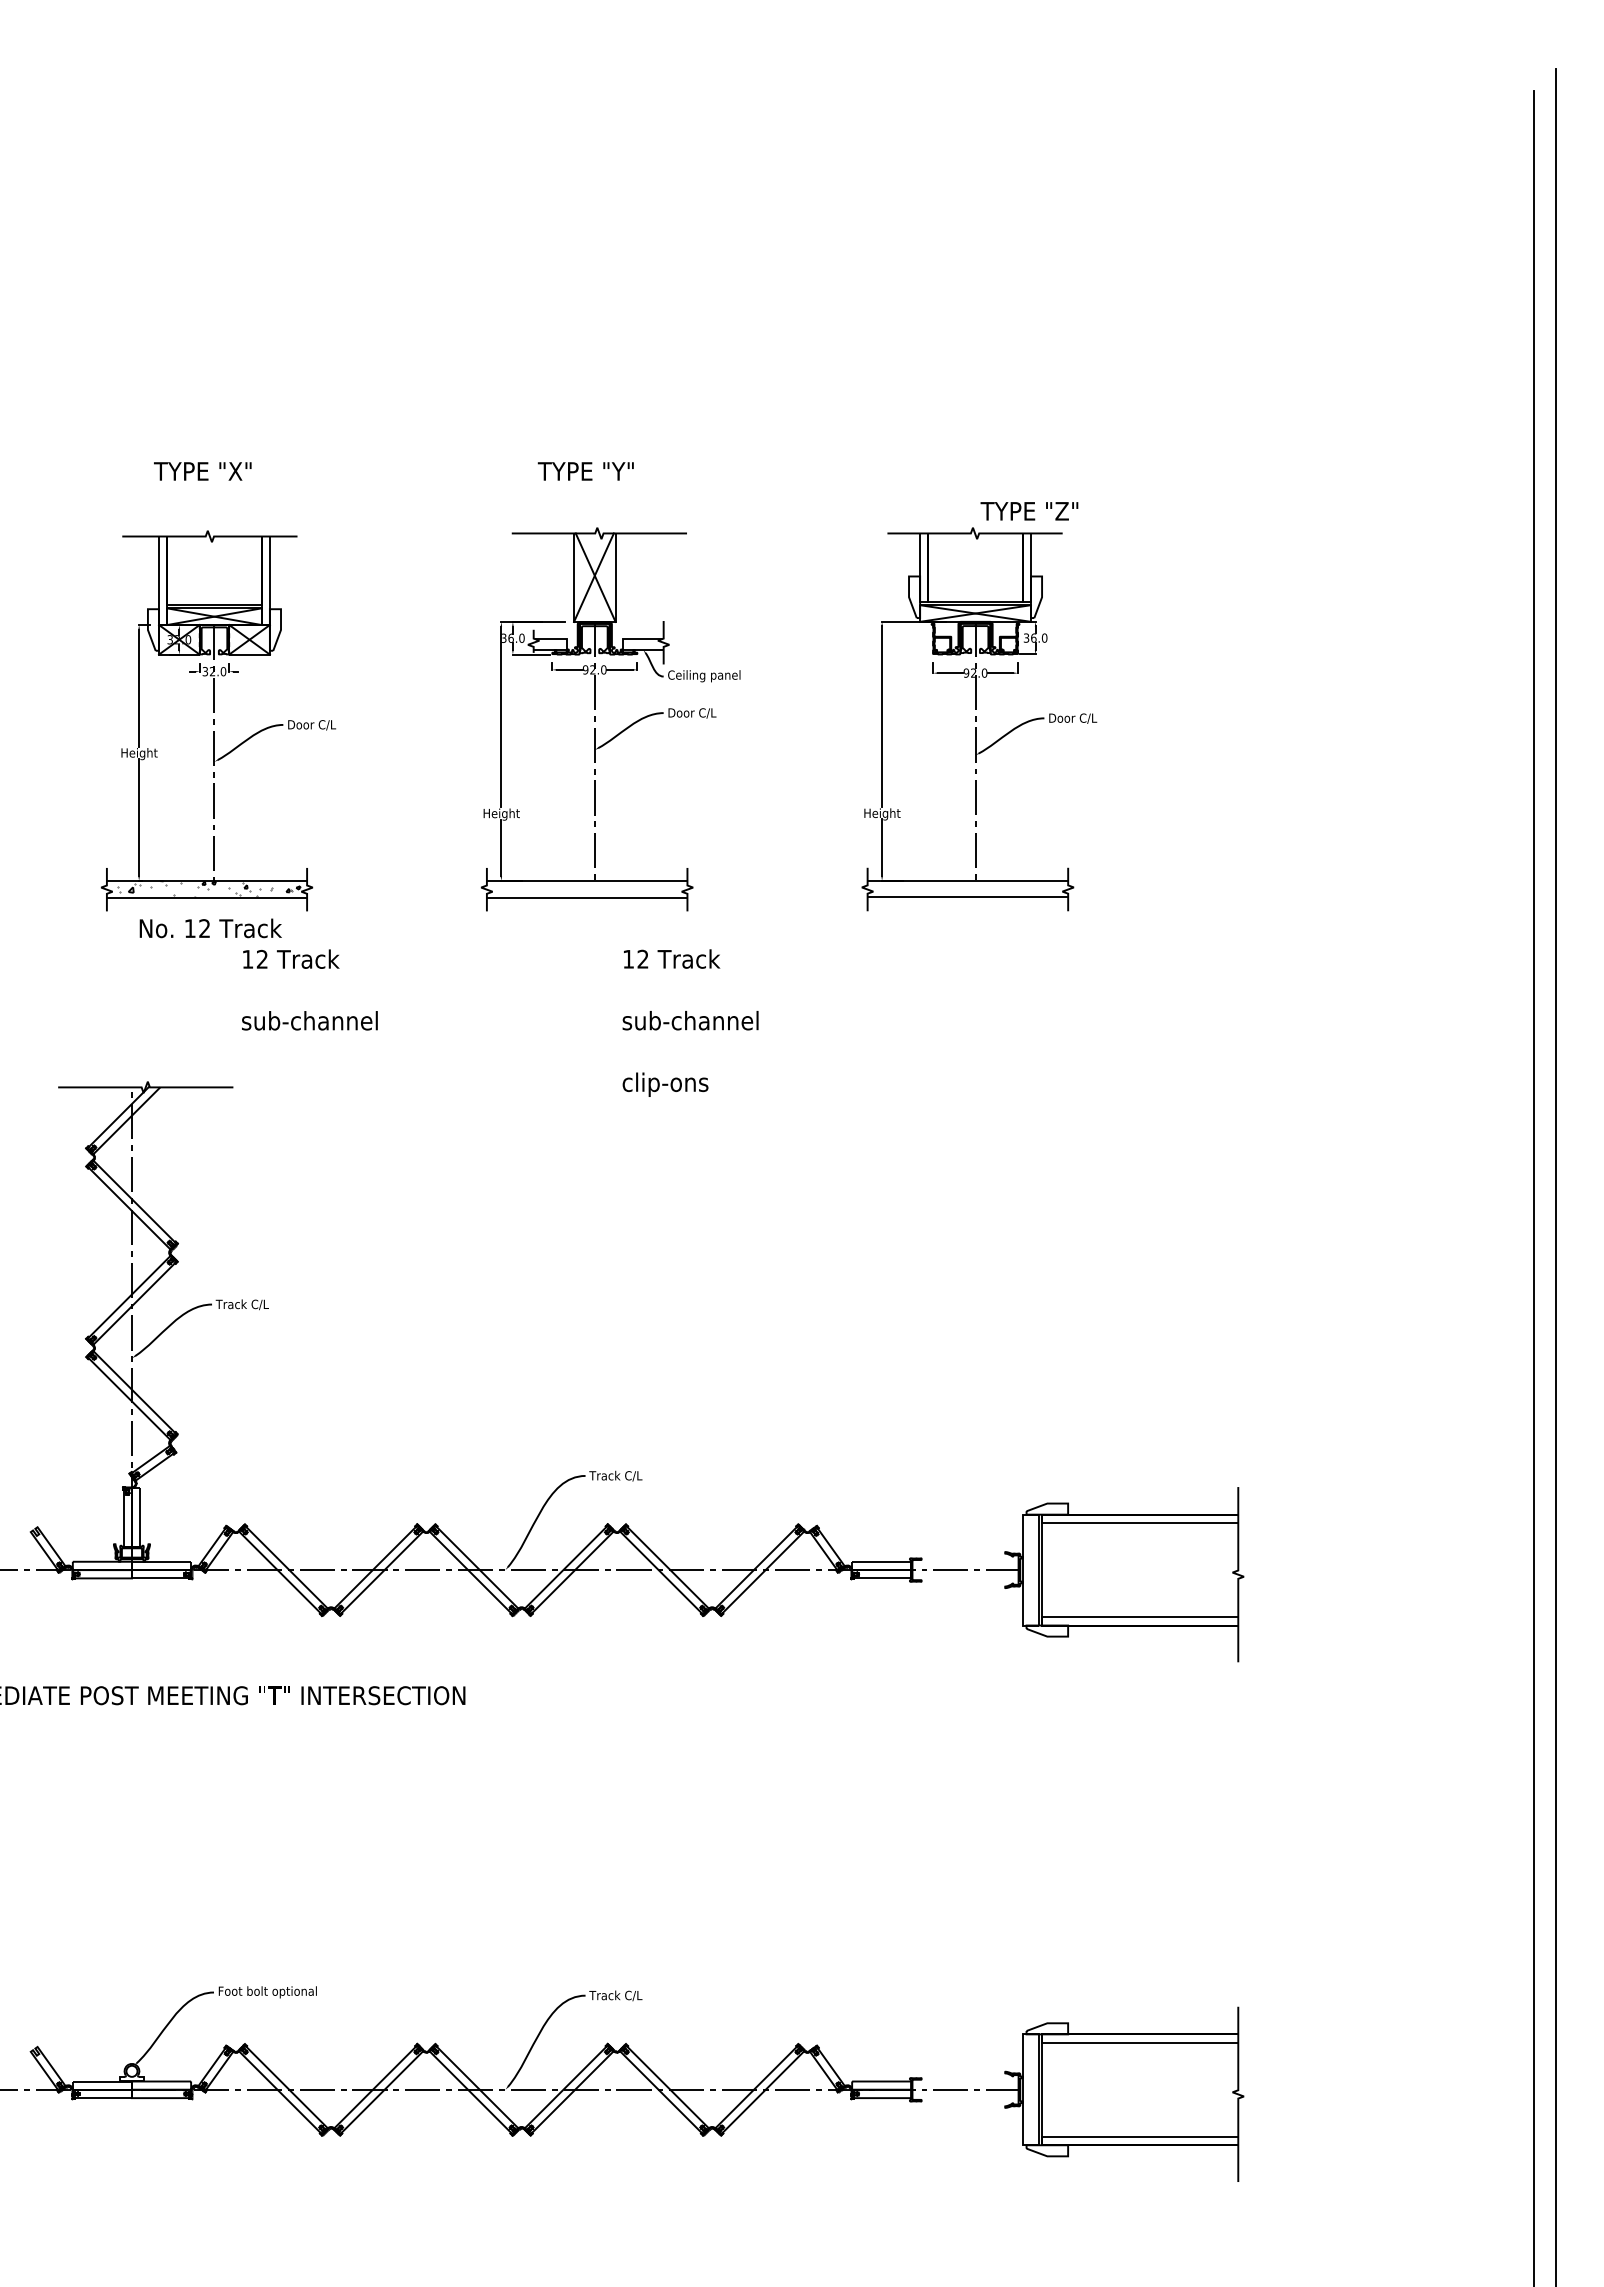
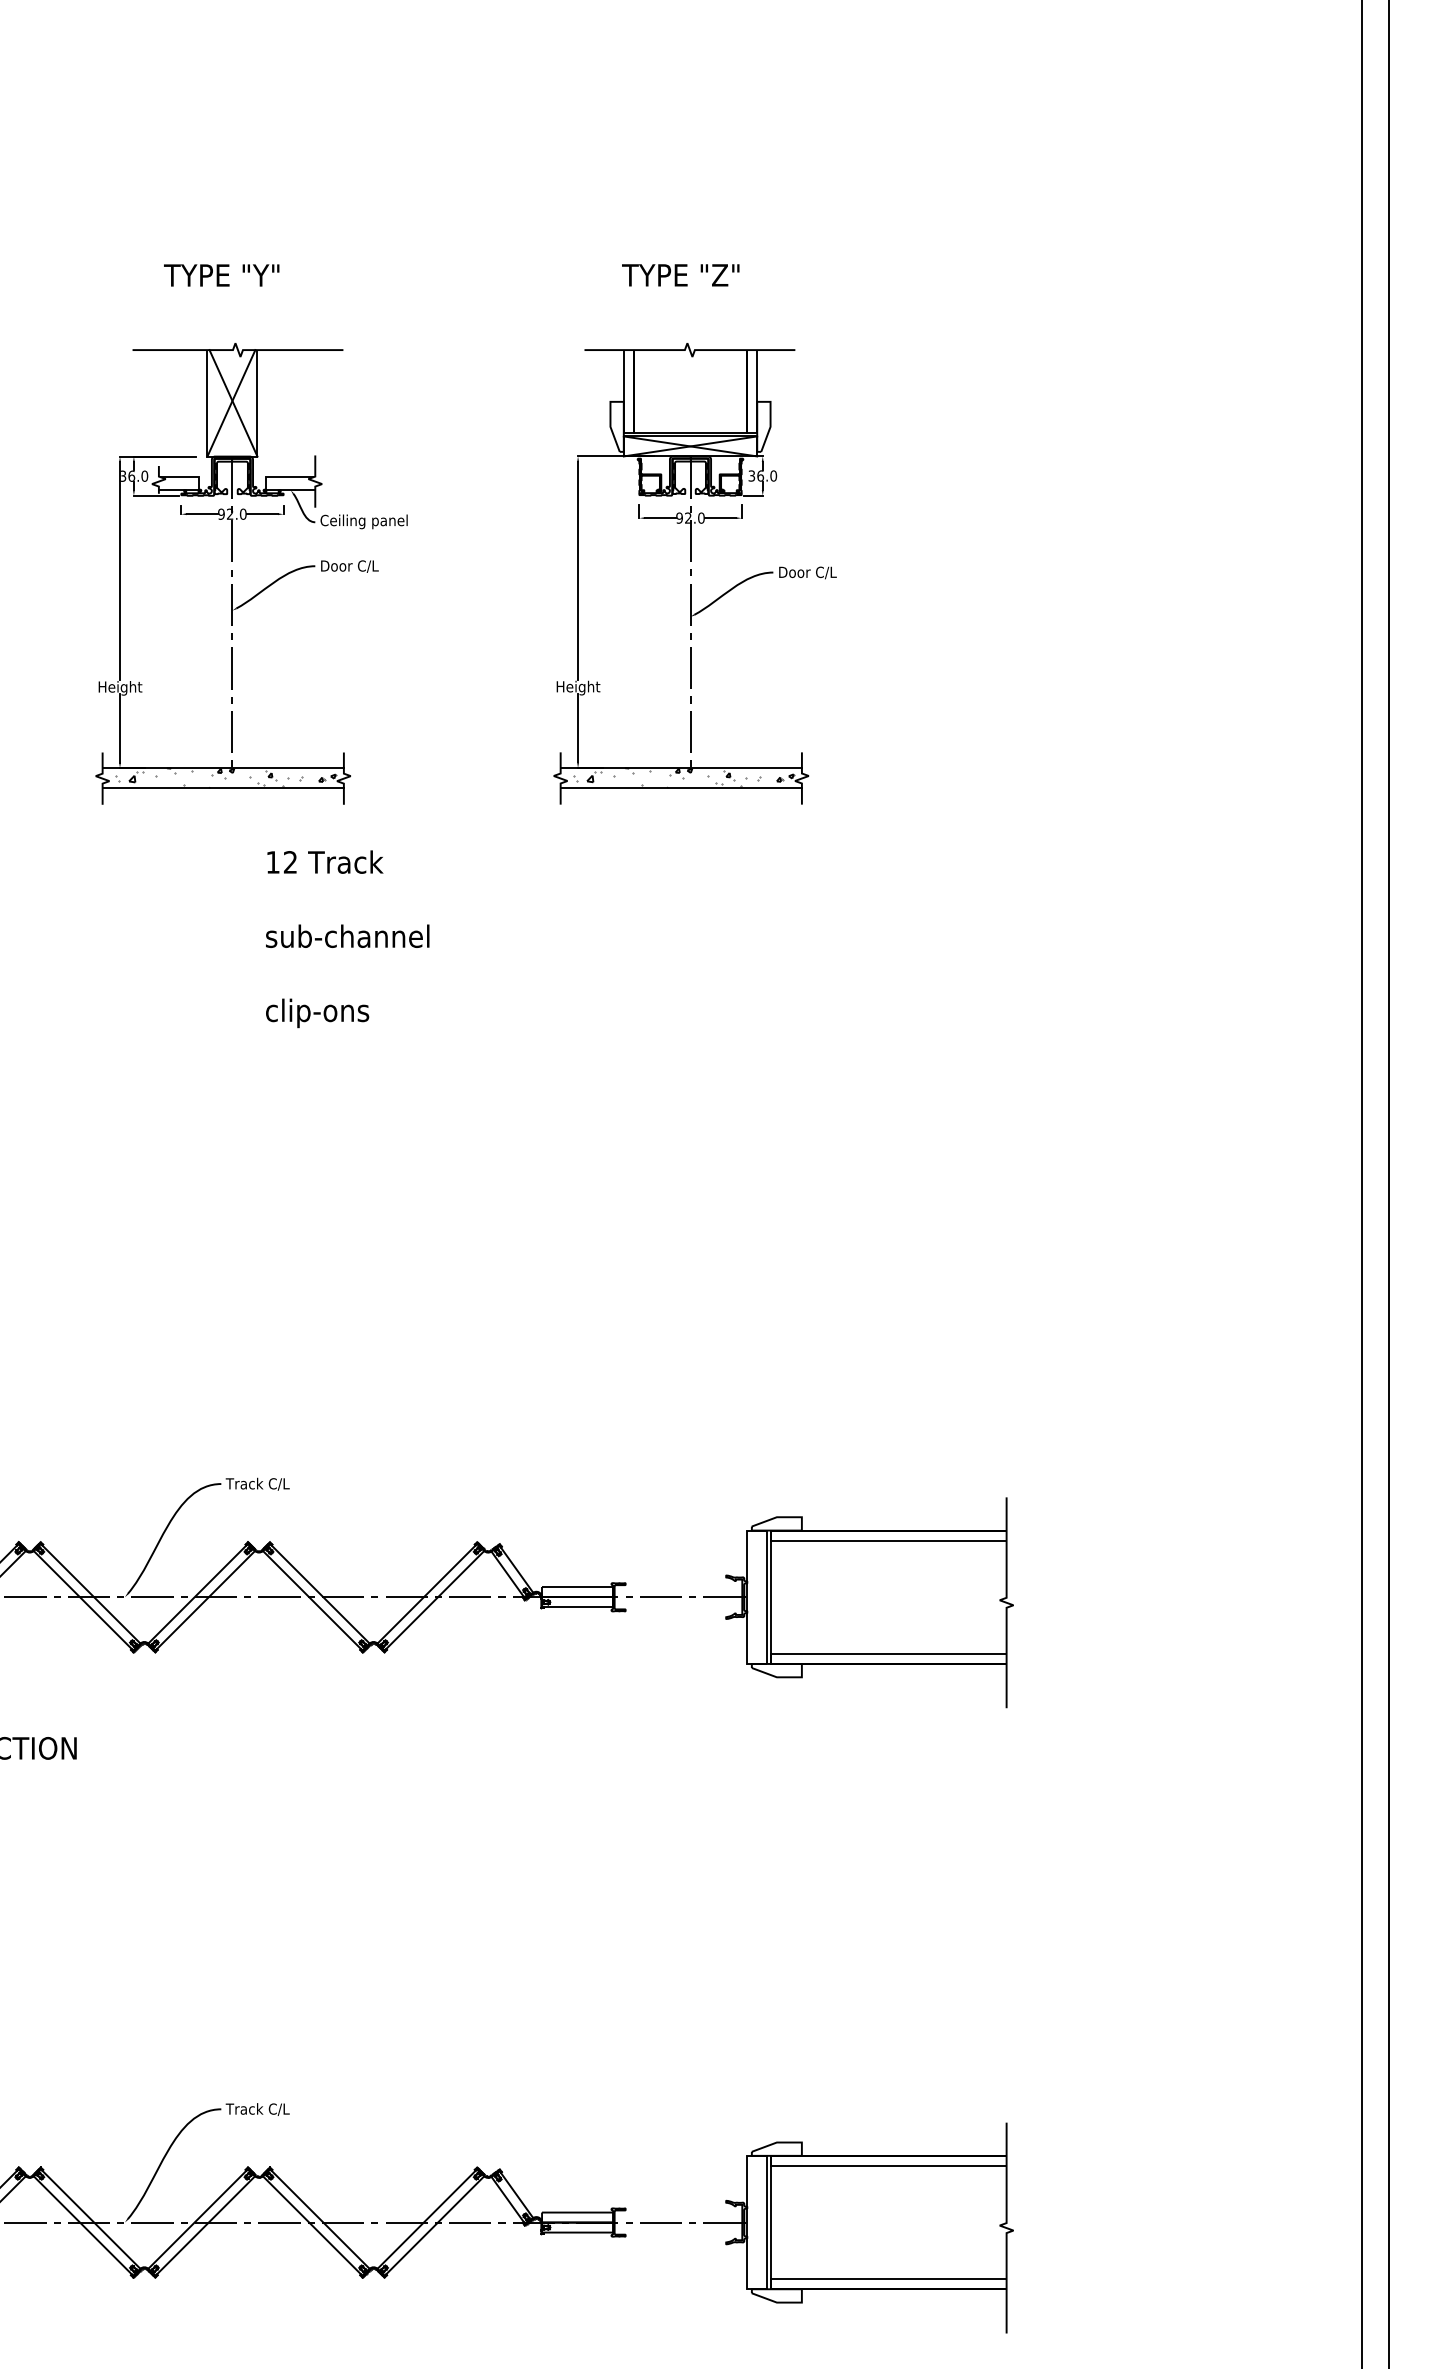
text: (1029, 511) -> (680, 275), moved
hatch: (589, 888) -> (226, 777), added
hatch: (969, 888) -> (683, 777), added

